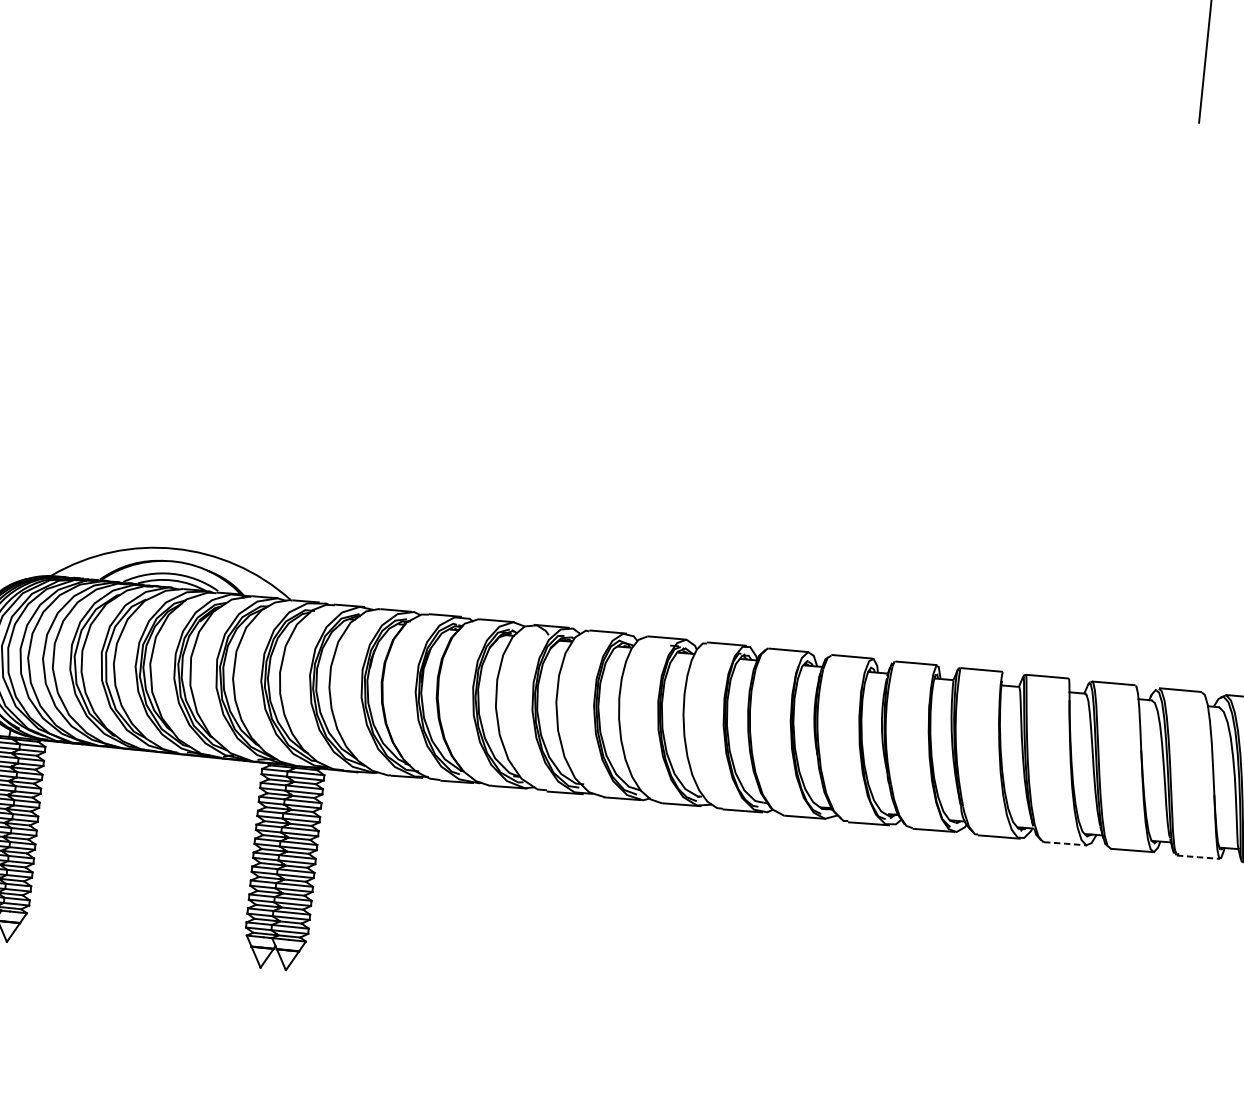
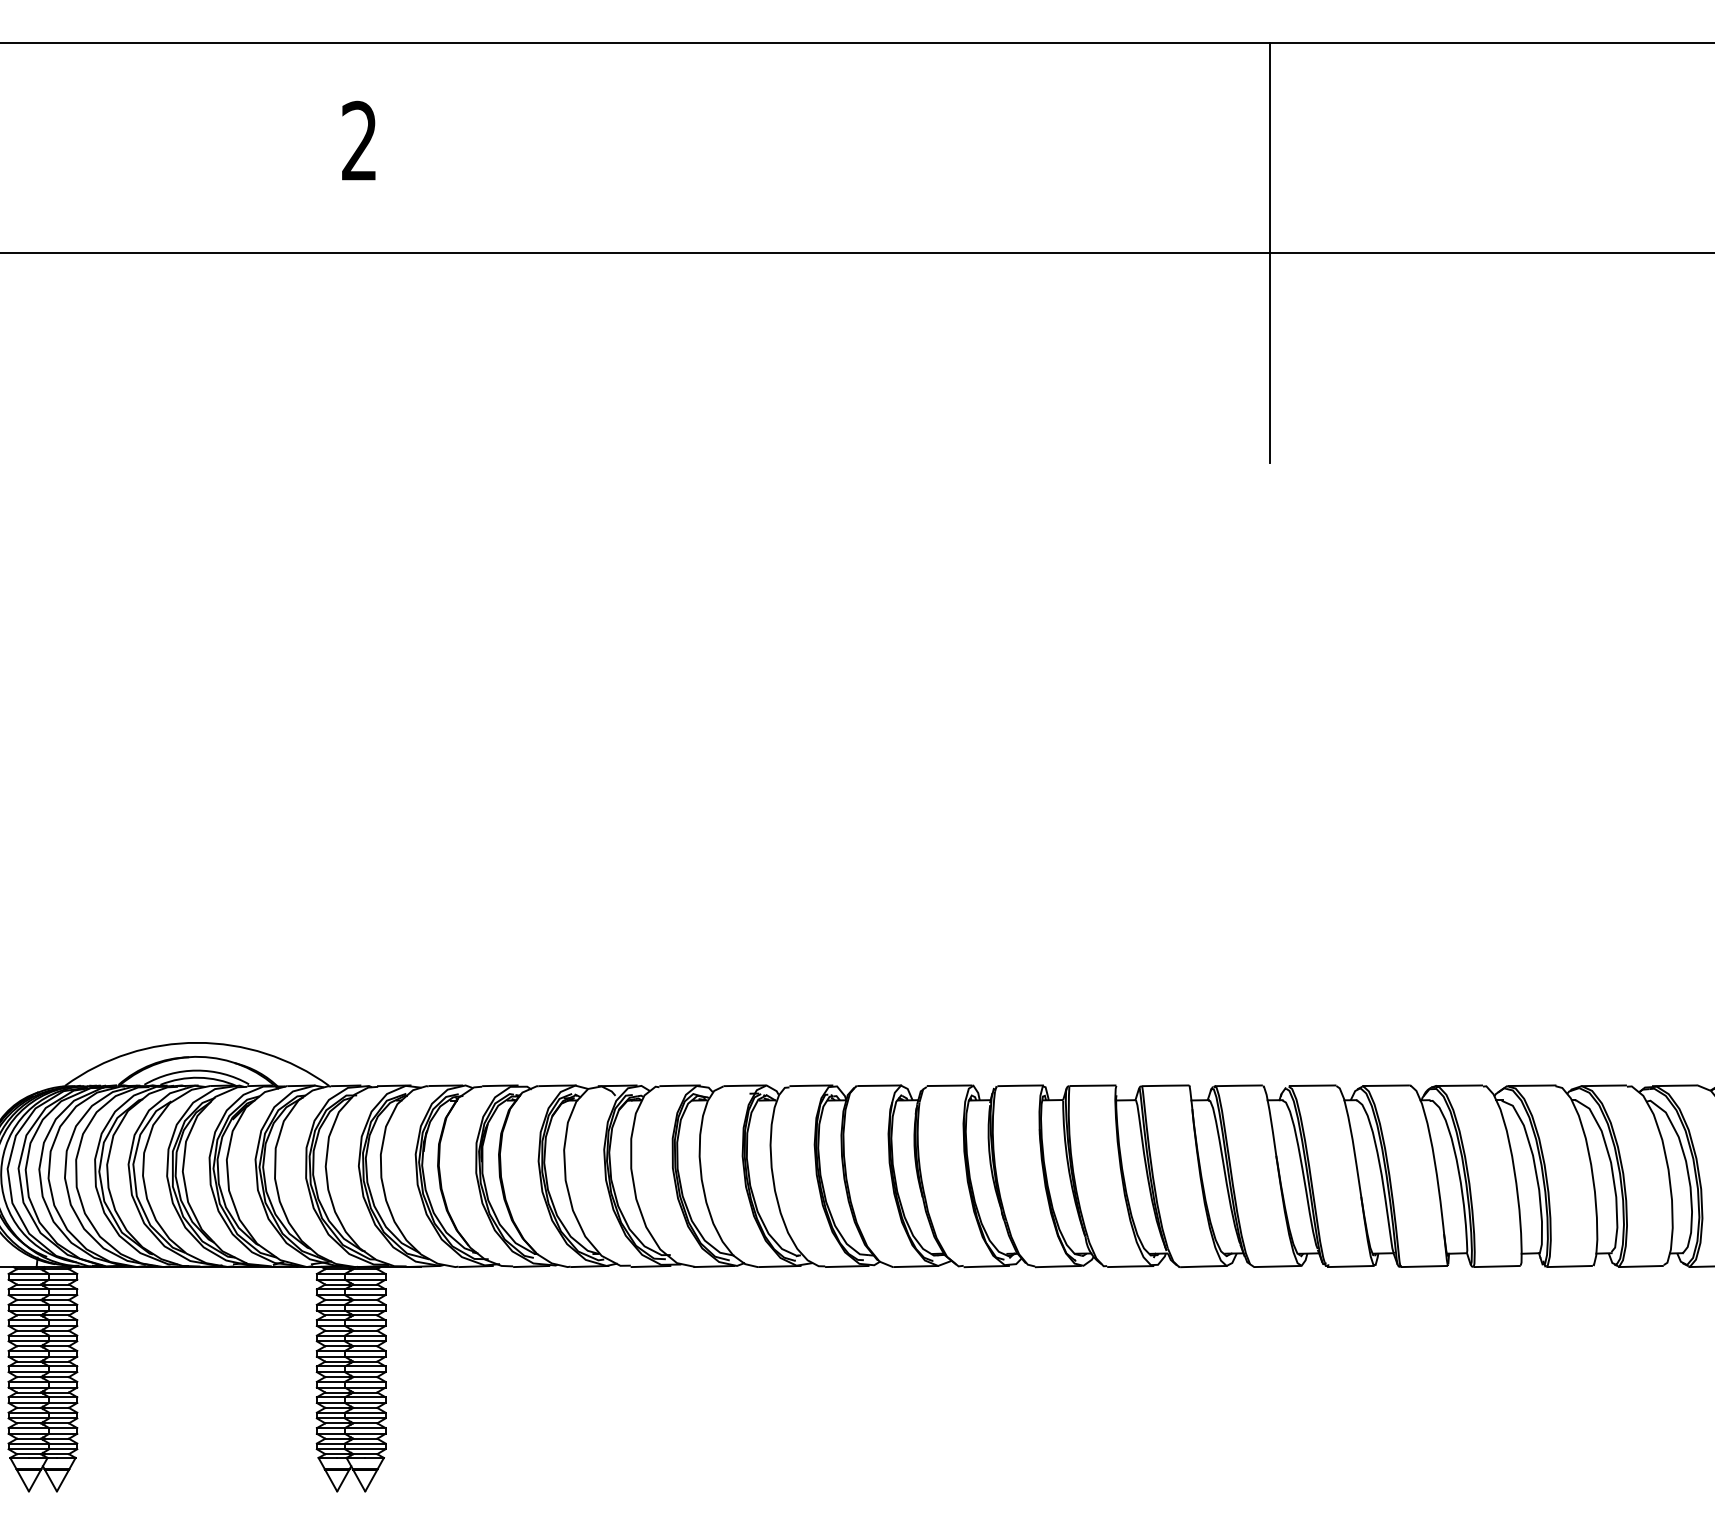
line: (1065, 843) -> (1203, 1266), dashed -> solid
line: (1198, 857) -> (1350, 1266), dashed -> solid

